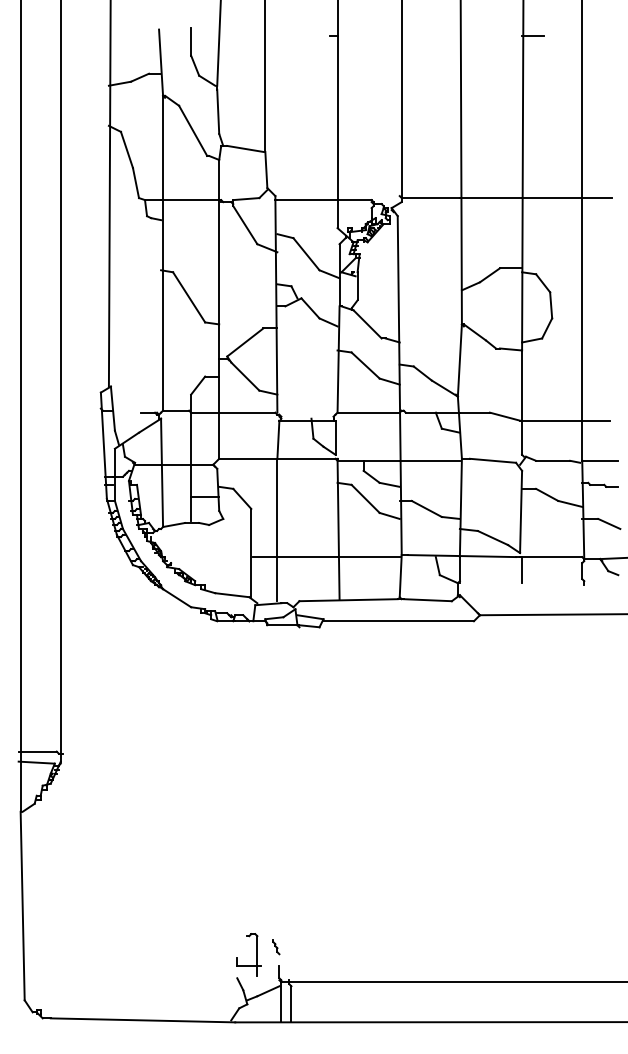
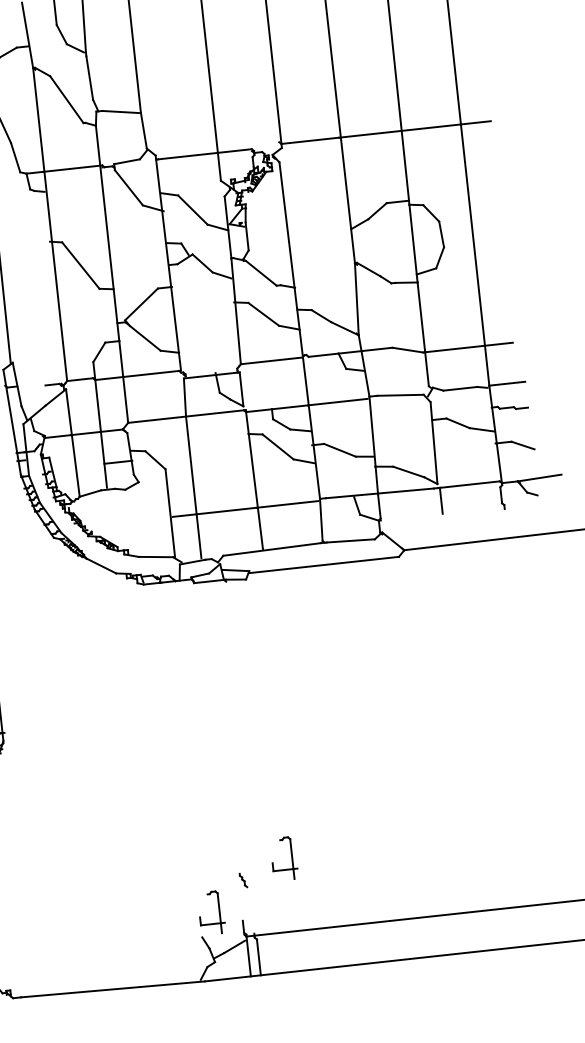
part: (334, 908) -> (291, 857), added
part: (276, 947) -> (243, 880), moved

